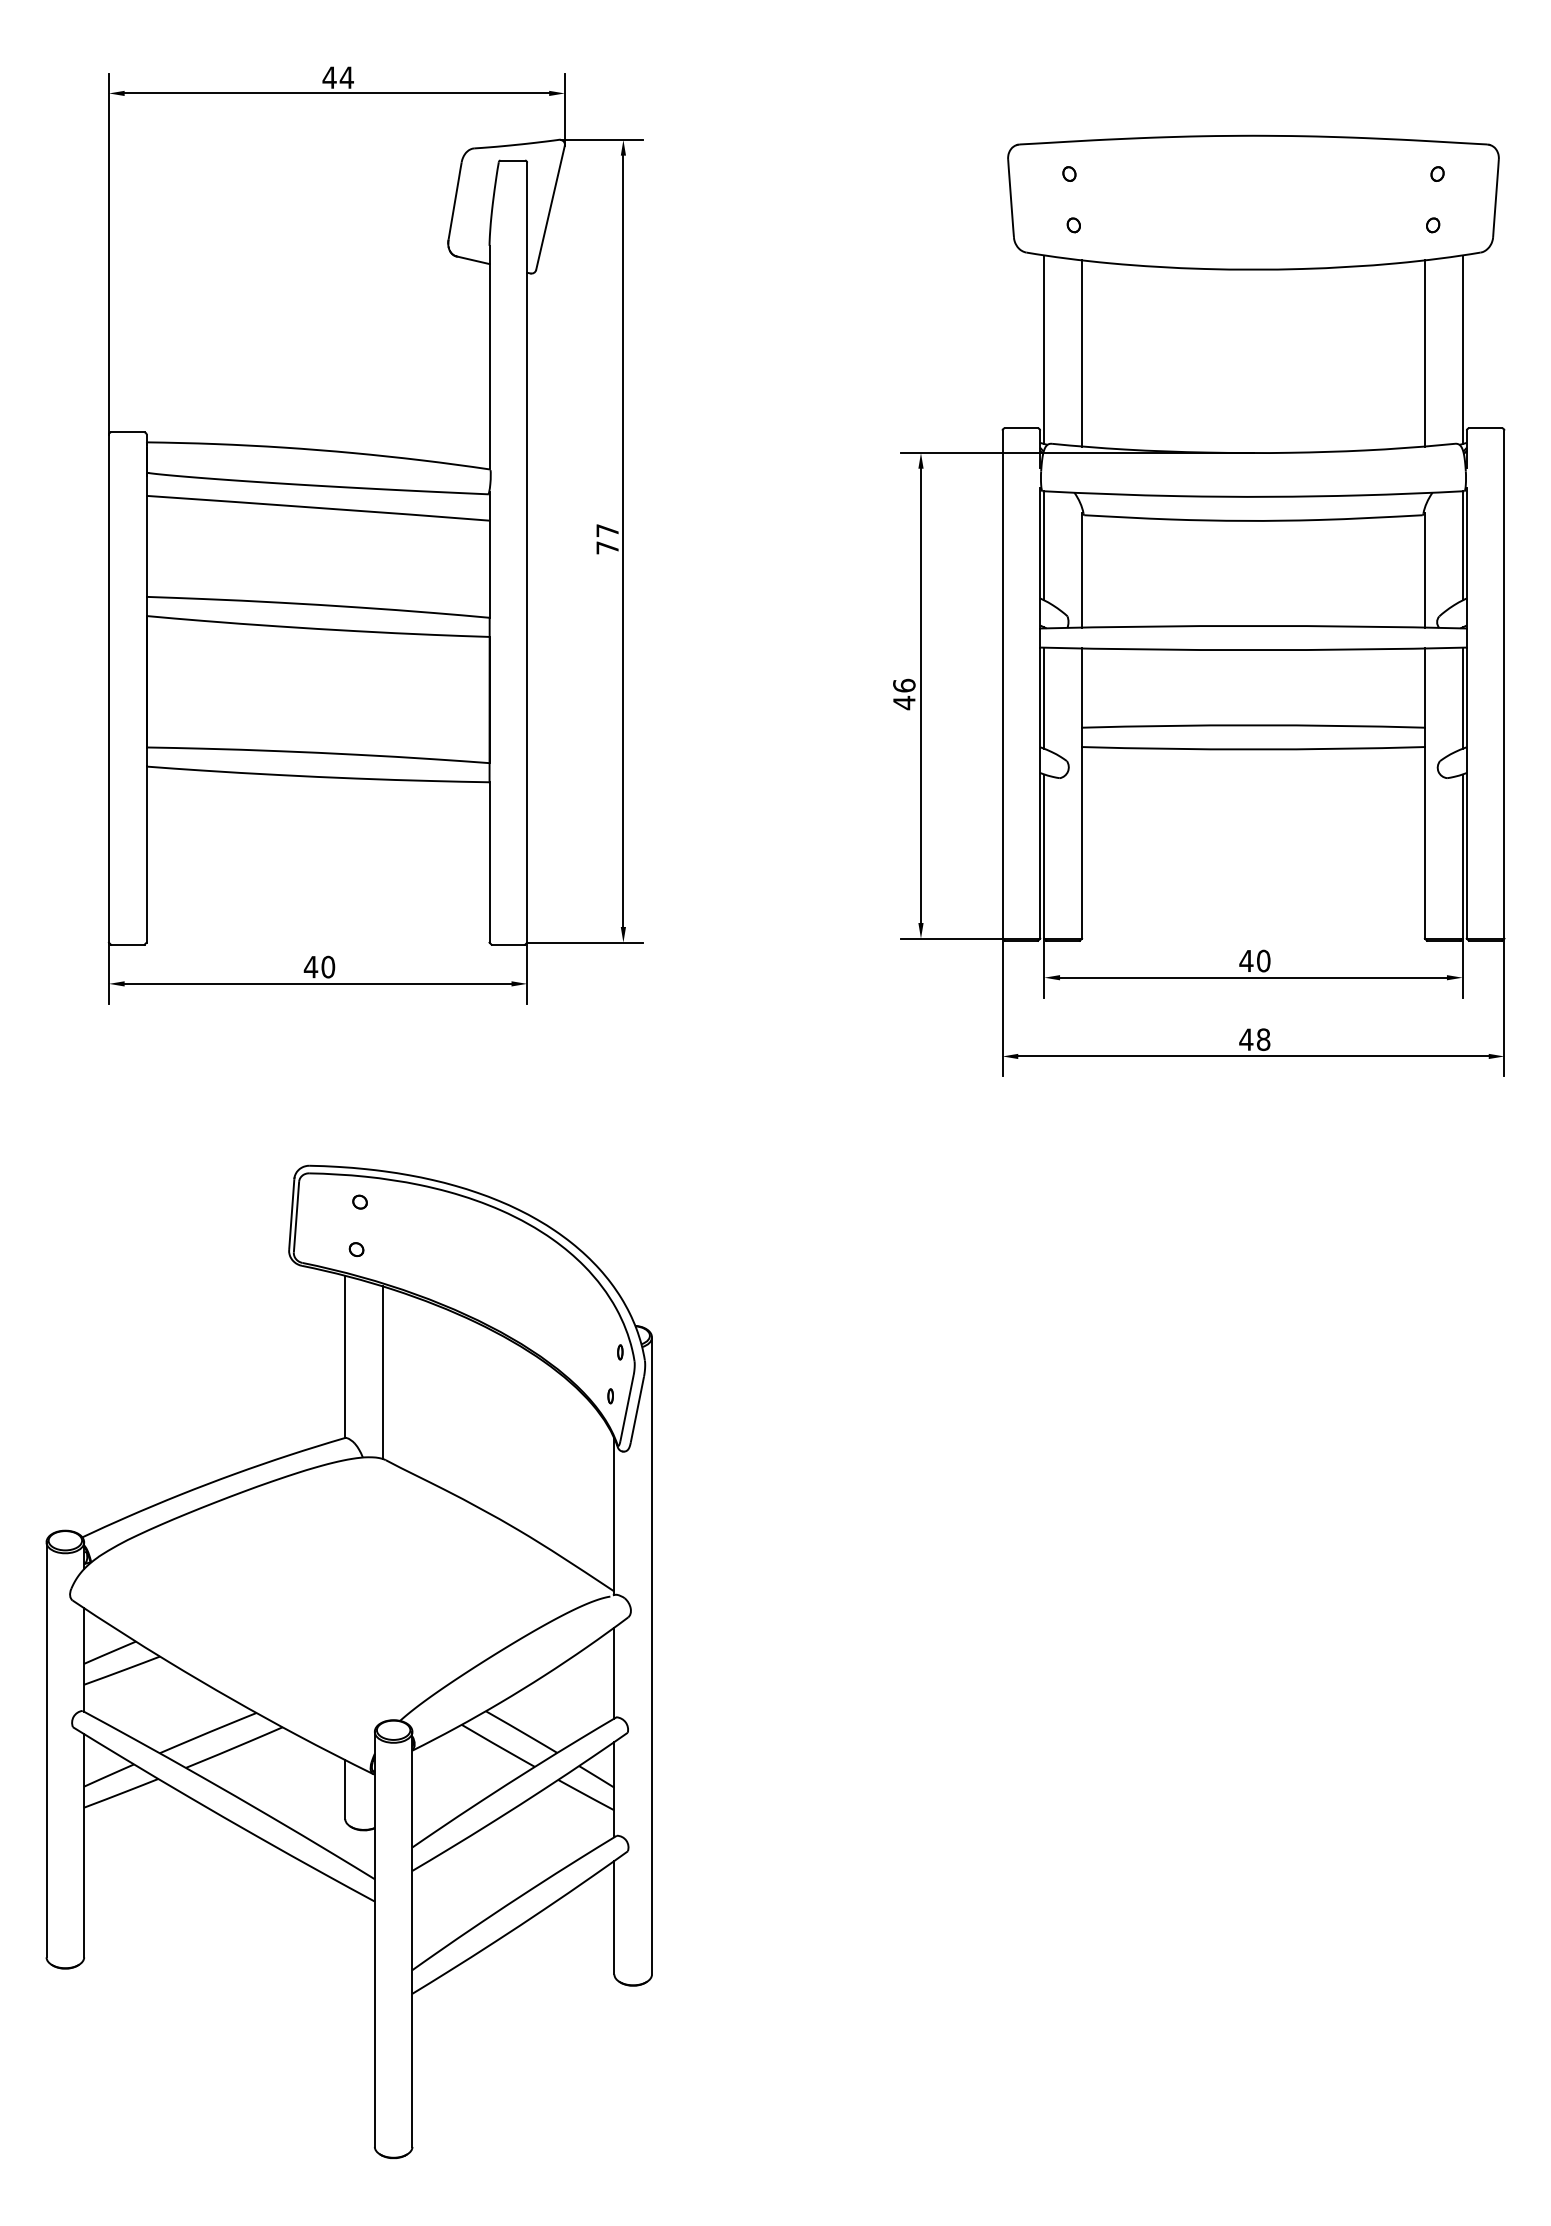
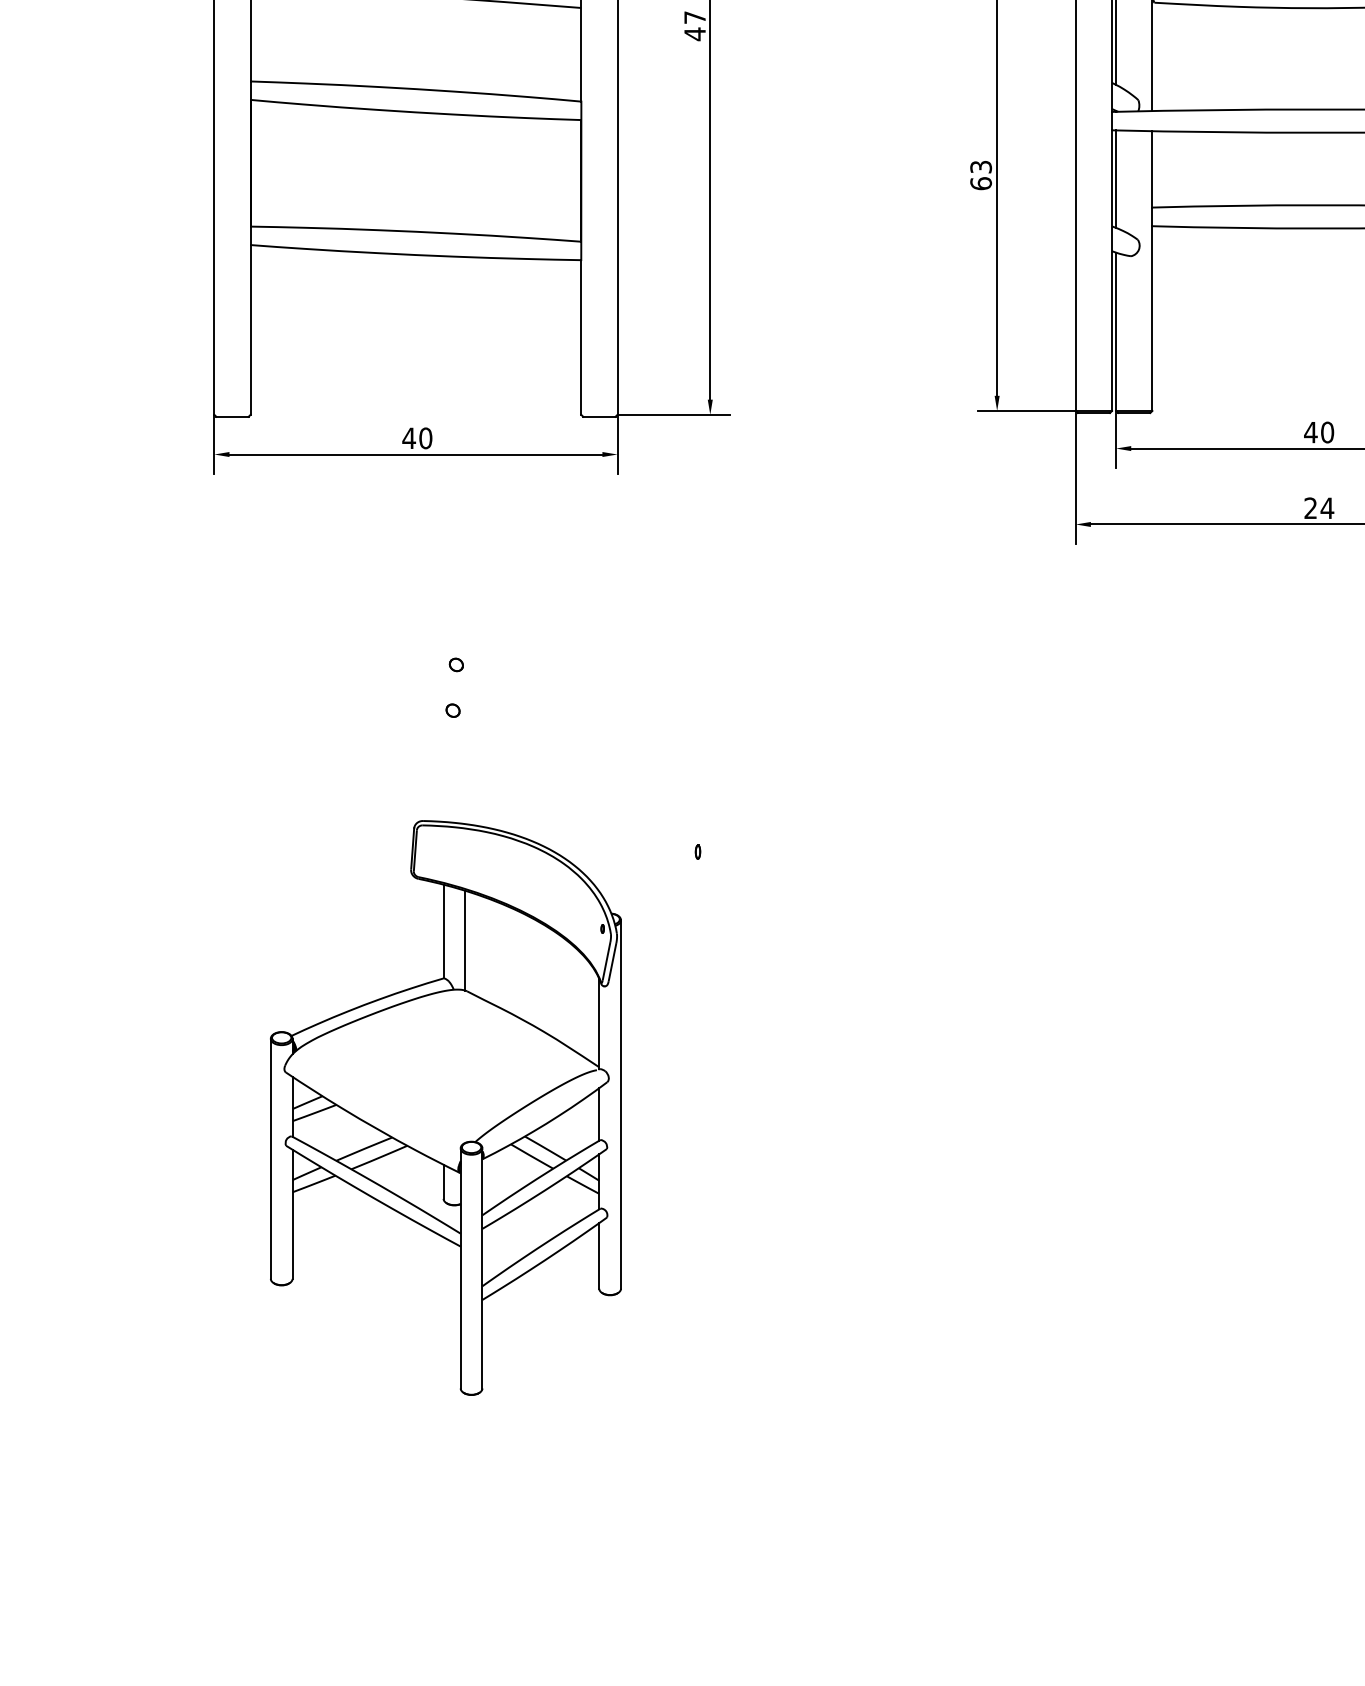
text: (607, 547) -> (694, 33), 77 -> 47
text: (904, 694) -> (981, 175), 46 -> 63
text: (1254, 1039) -> (1318, 508), 48 -> 24
part: (348, 1661) -> (445, 1107), size x0.6

